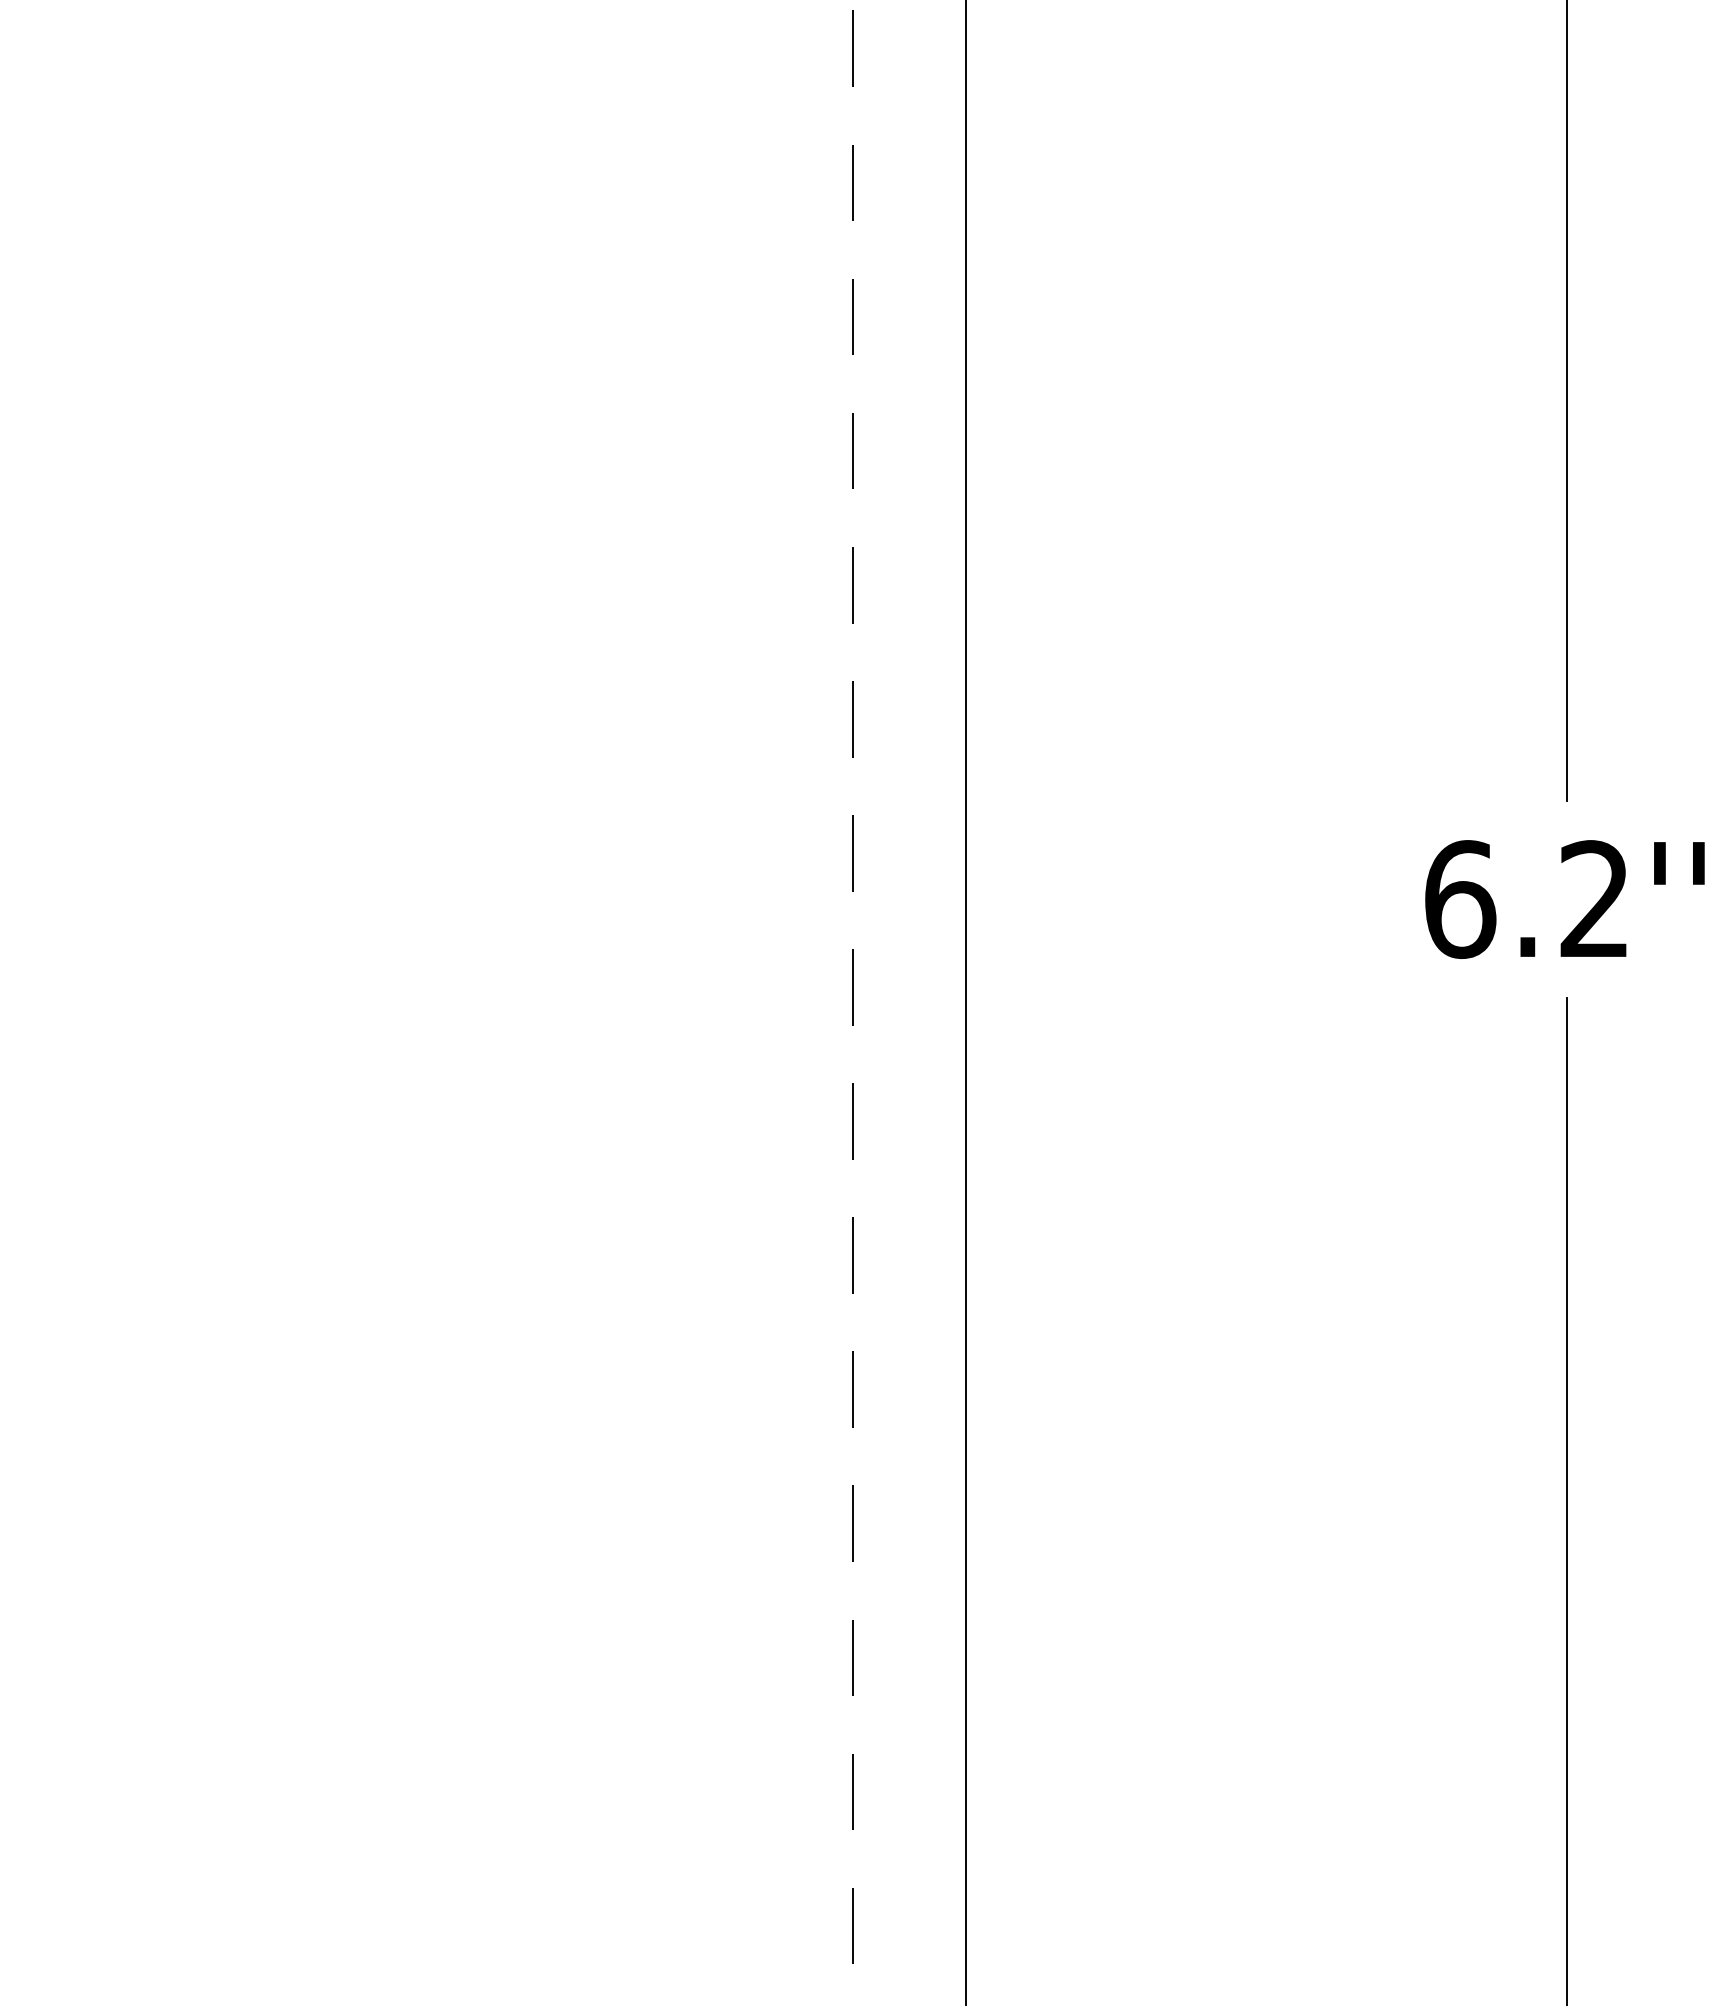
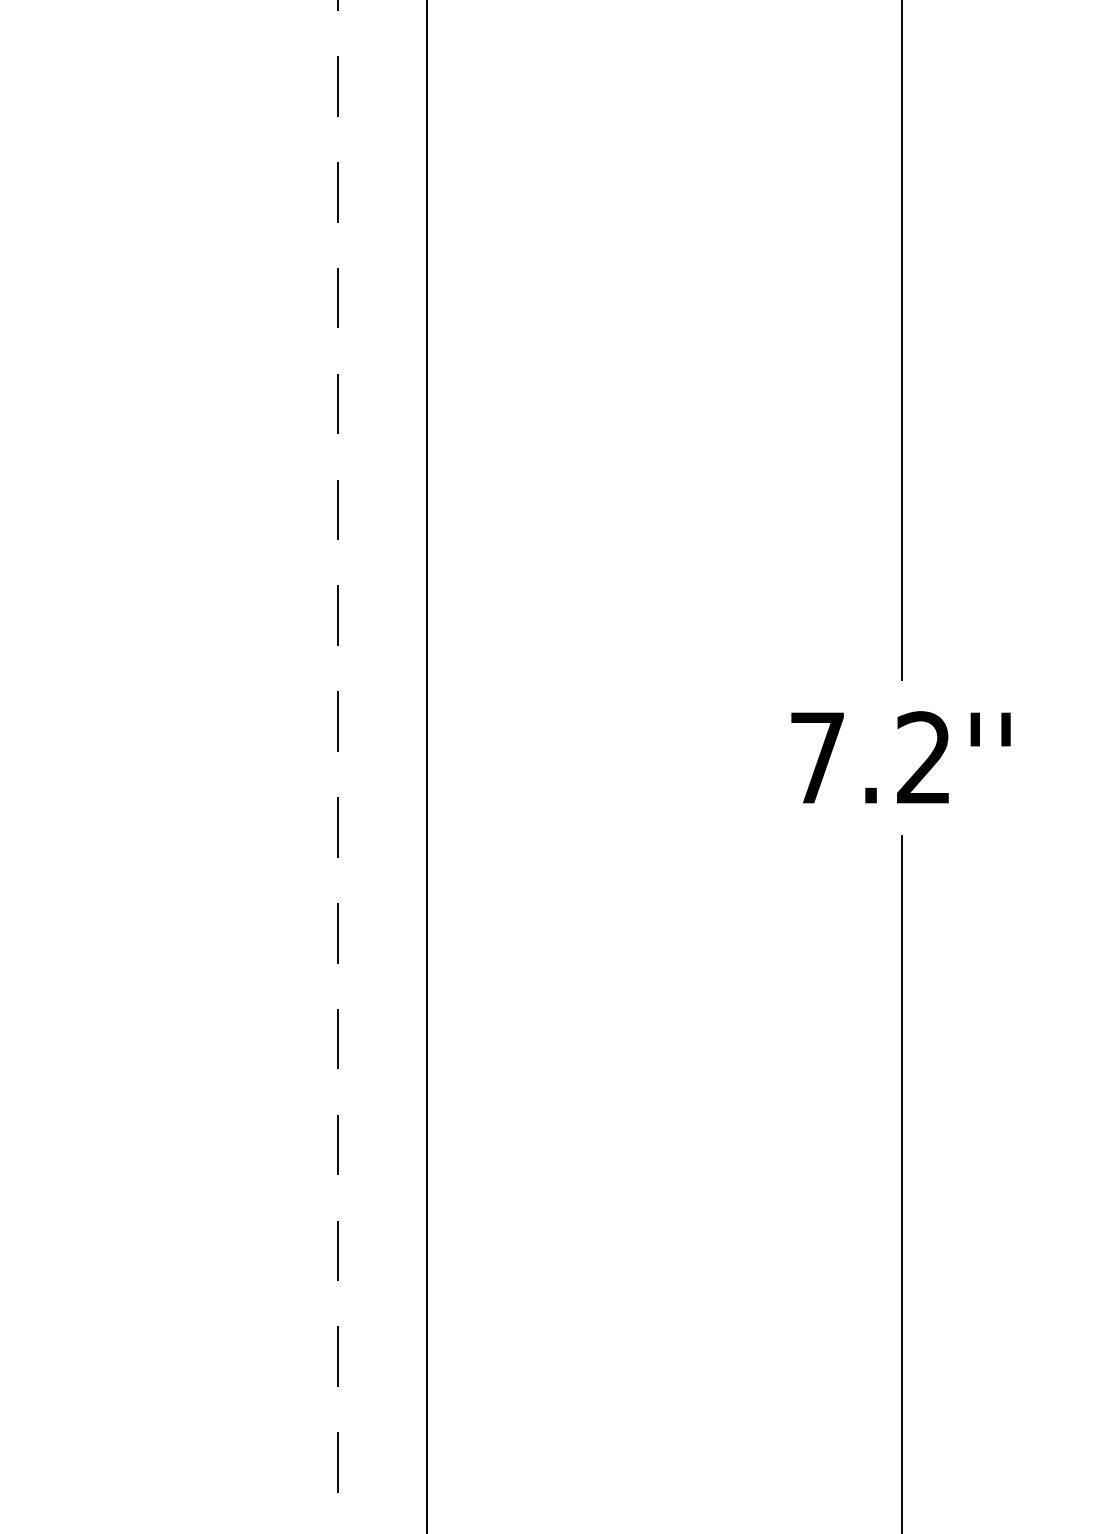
text: (1460, 899) -> (817, 758), 6.2'' -> 7.2''

